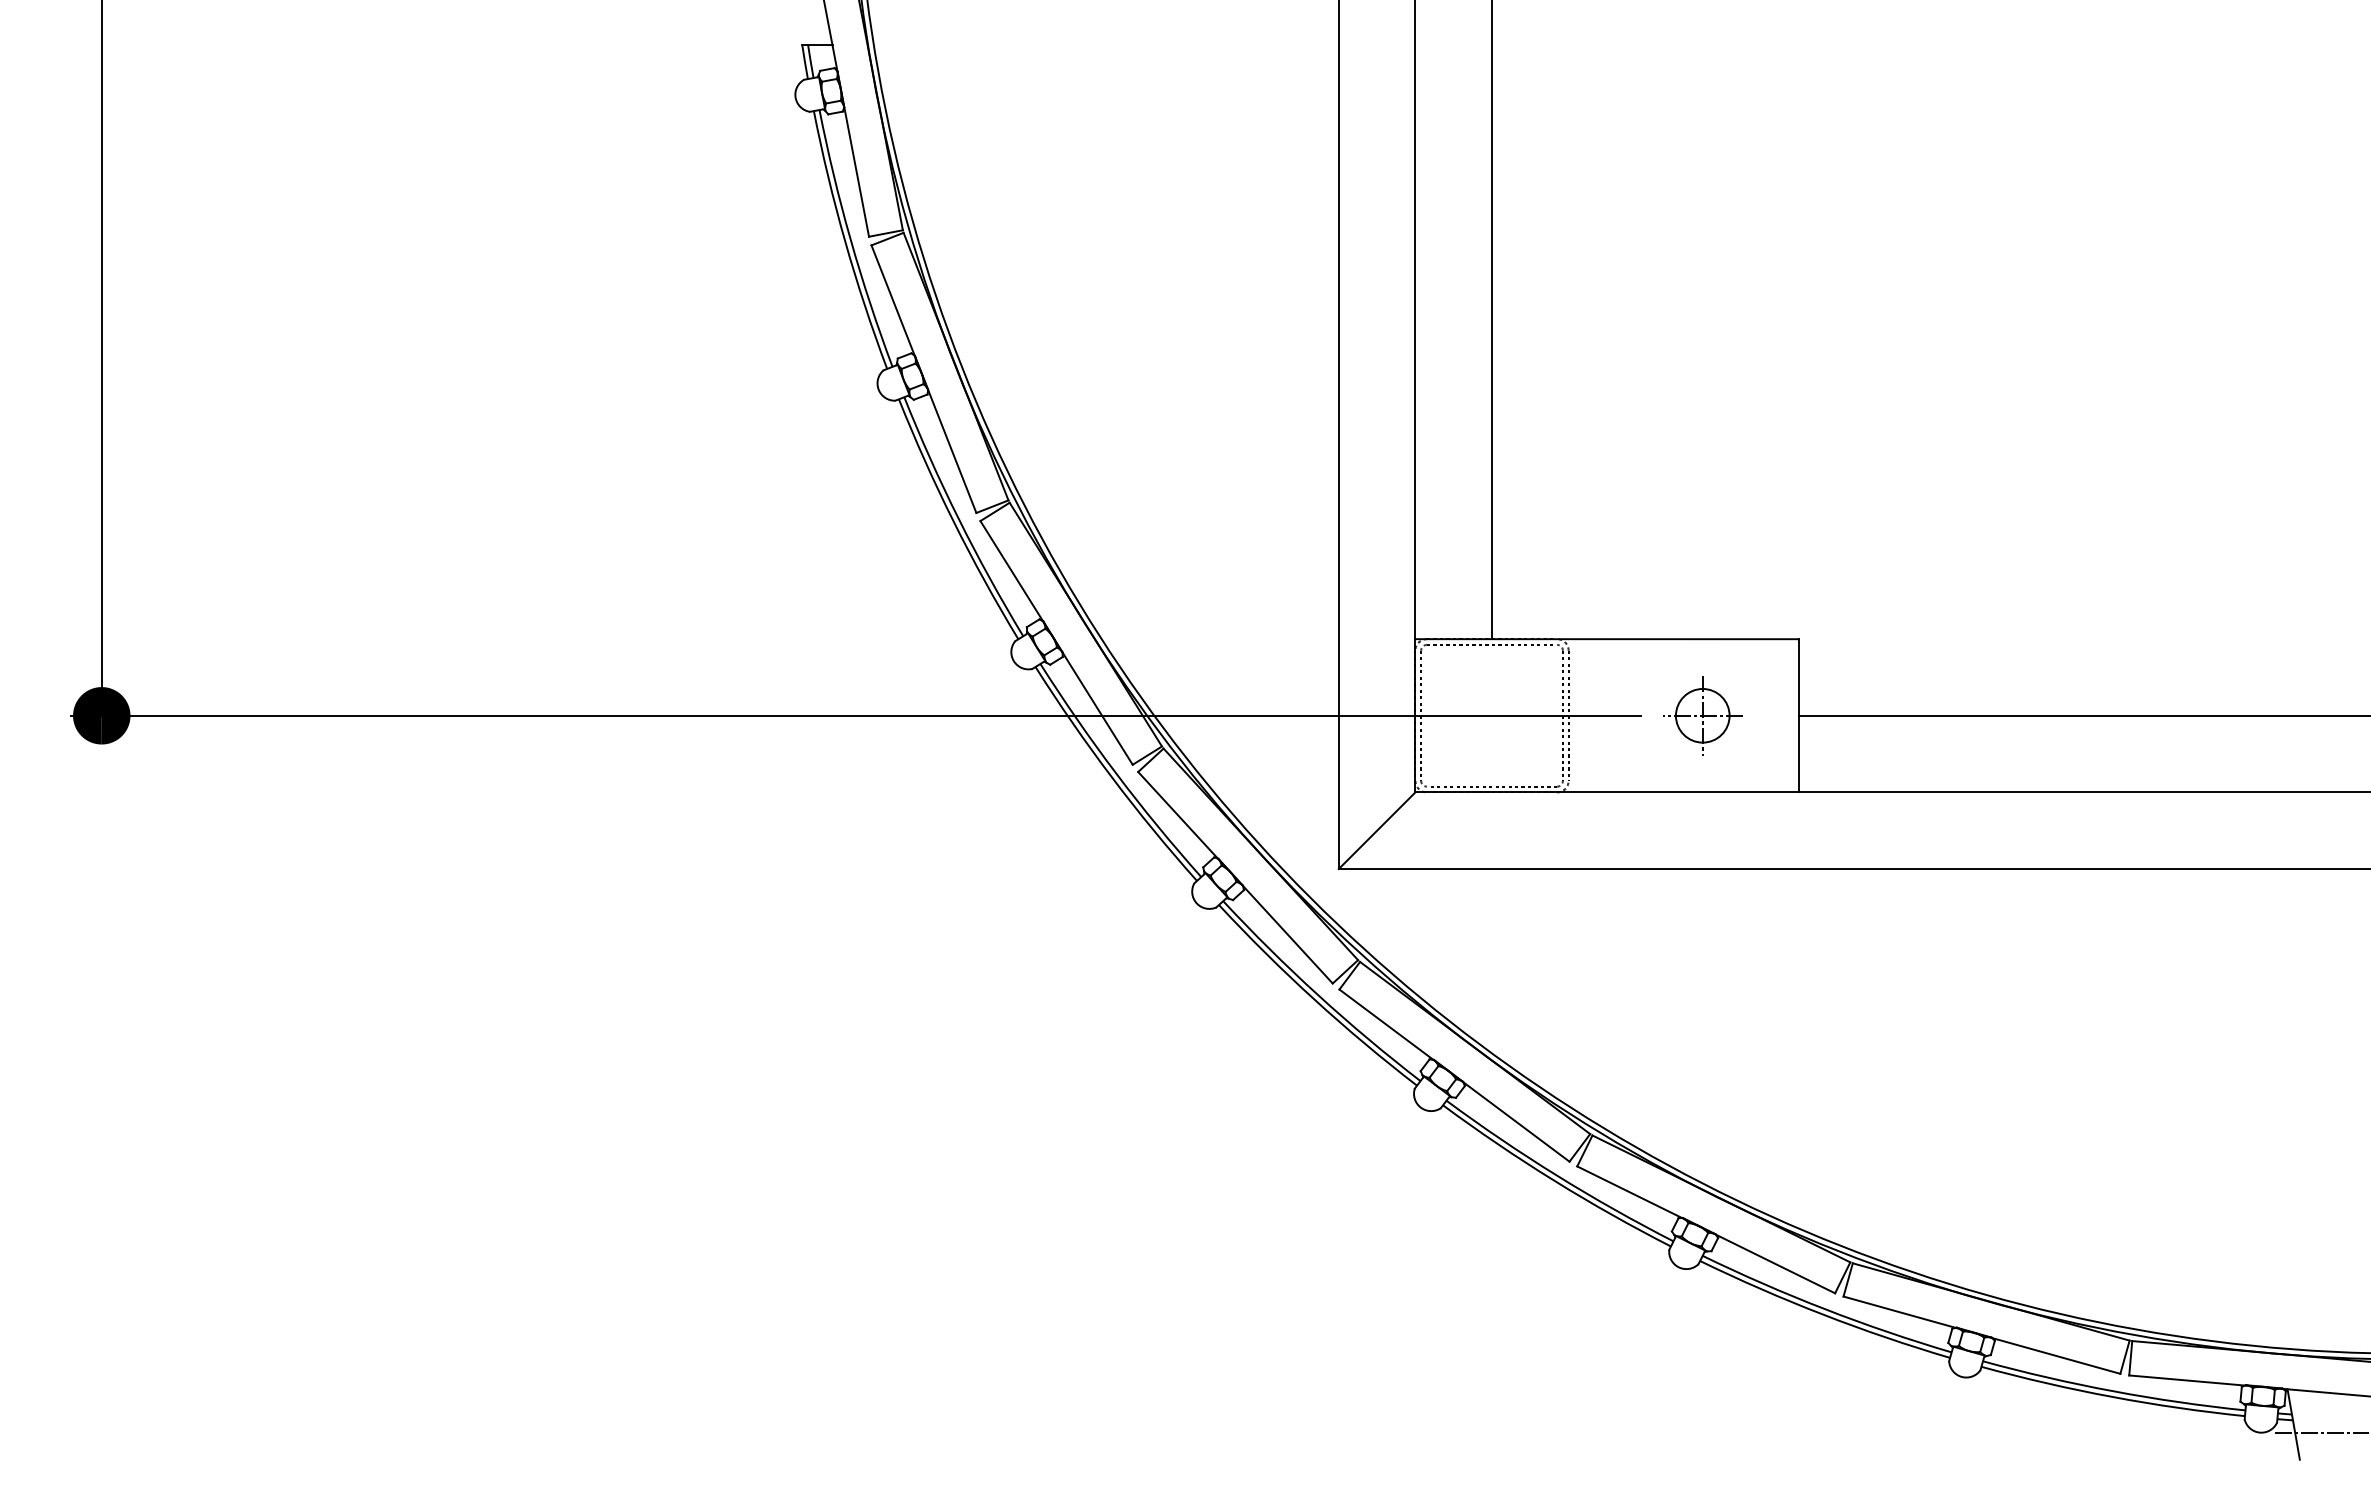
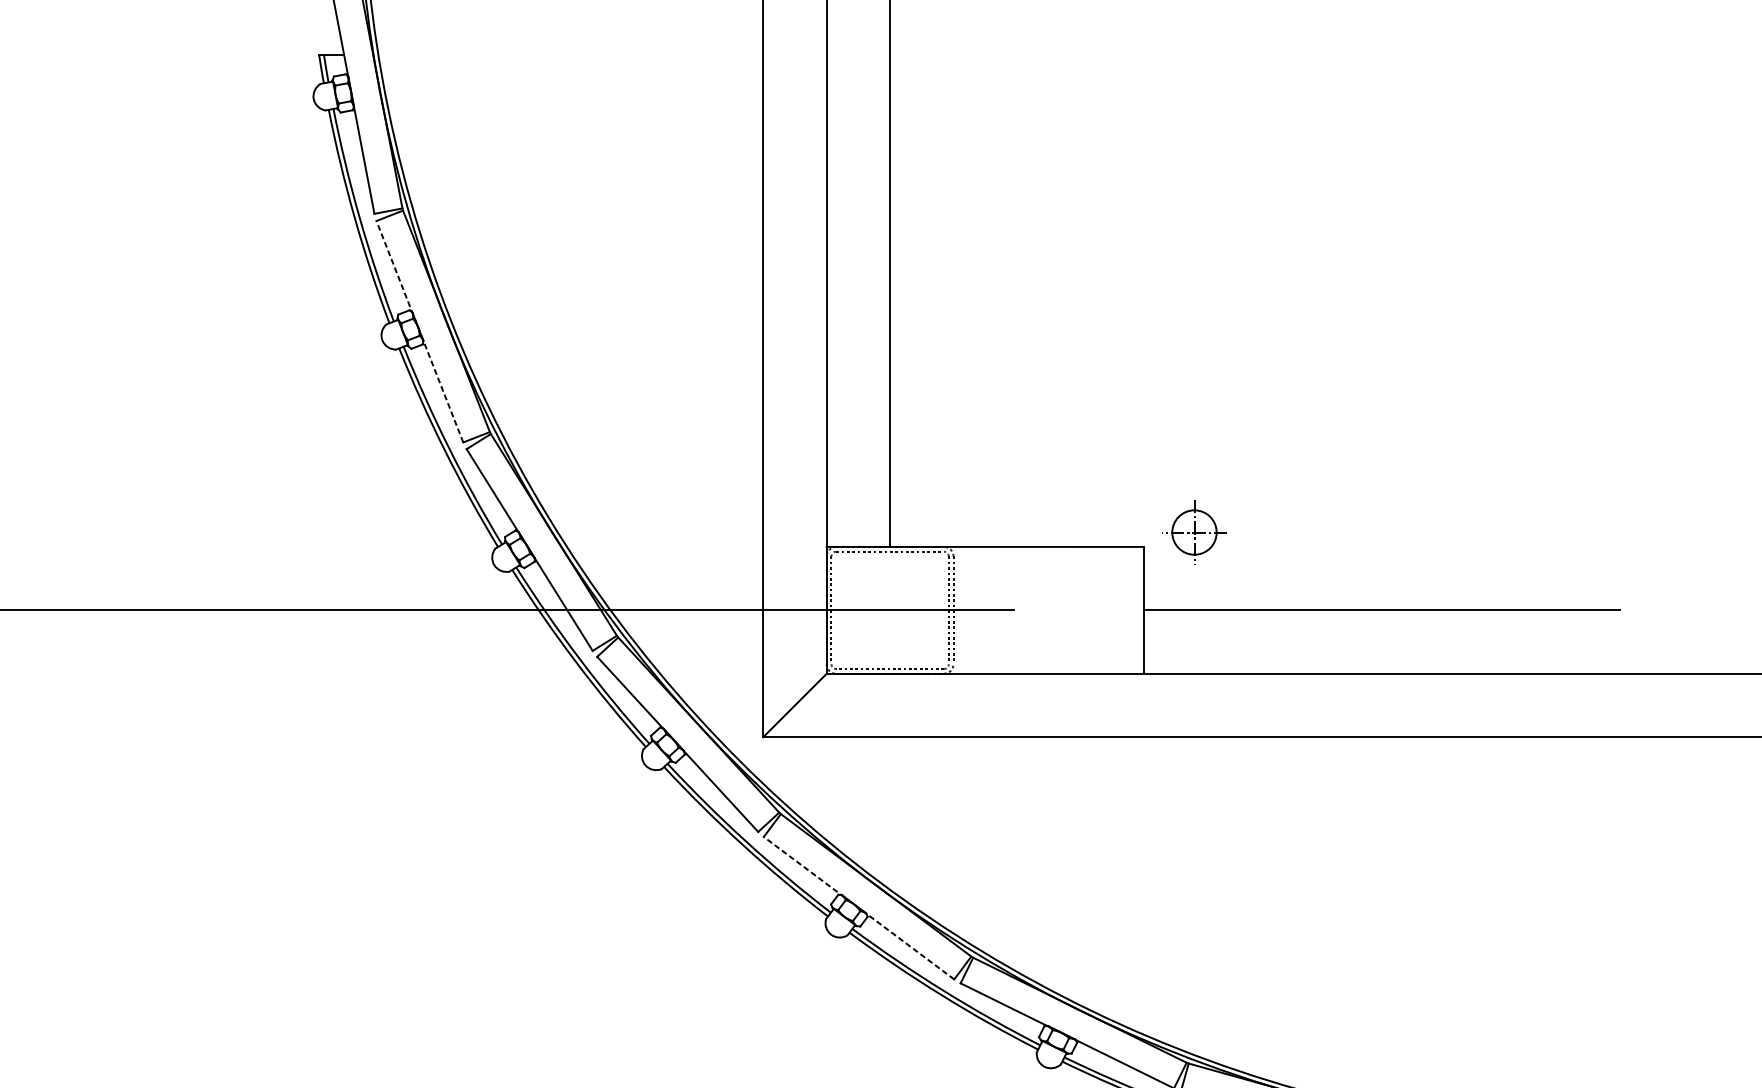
line: (923, 379) -> (419, 332), solid -> dashed
part: (1702, 715) -> (1194, 532), moved
line: (1454, 1075) -> (859, 908), solid -> dashed

